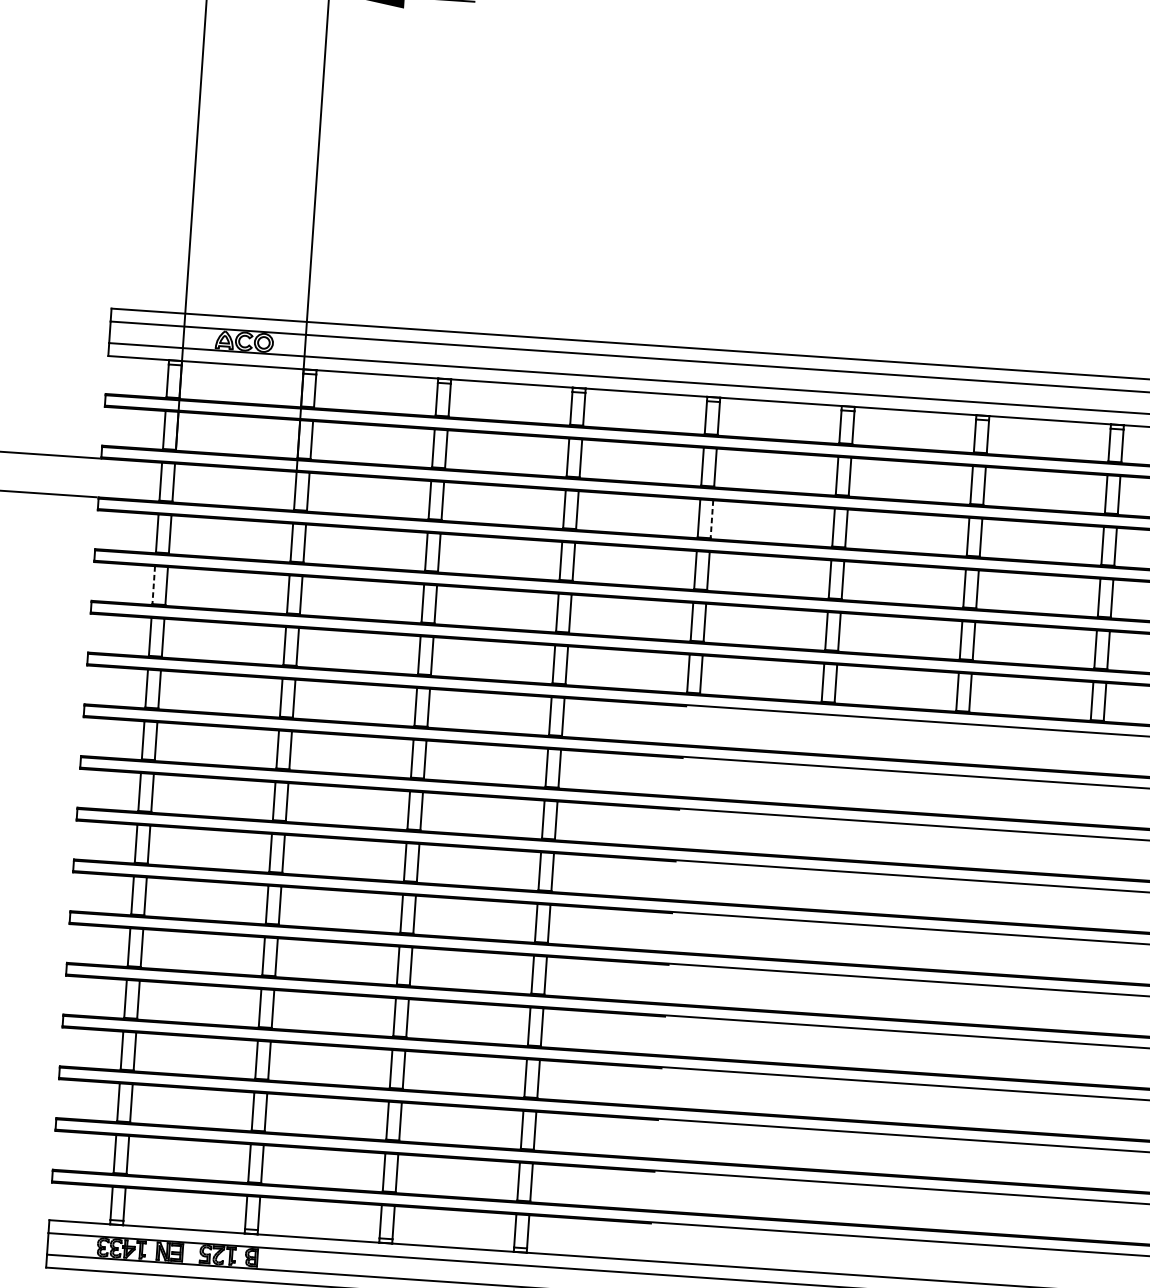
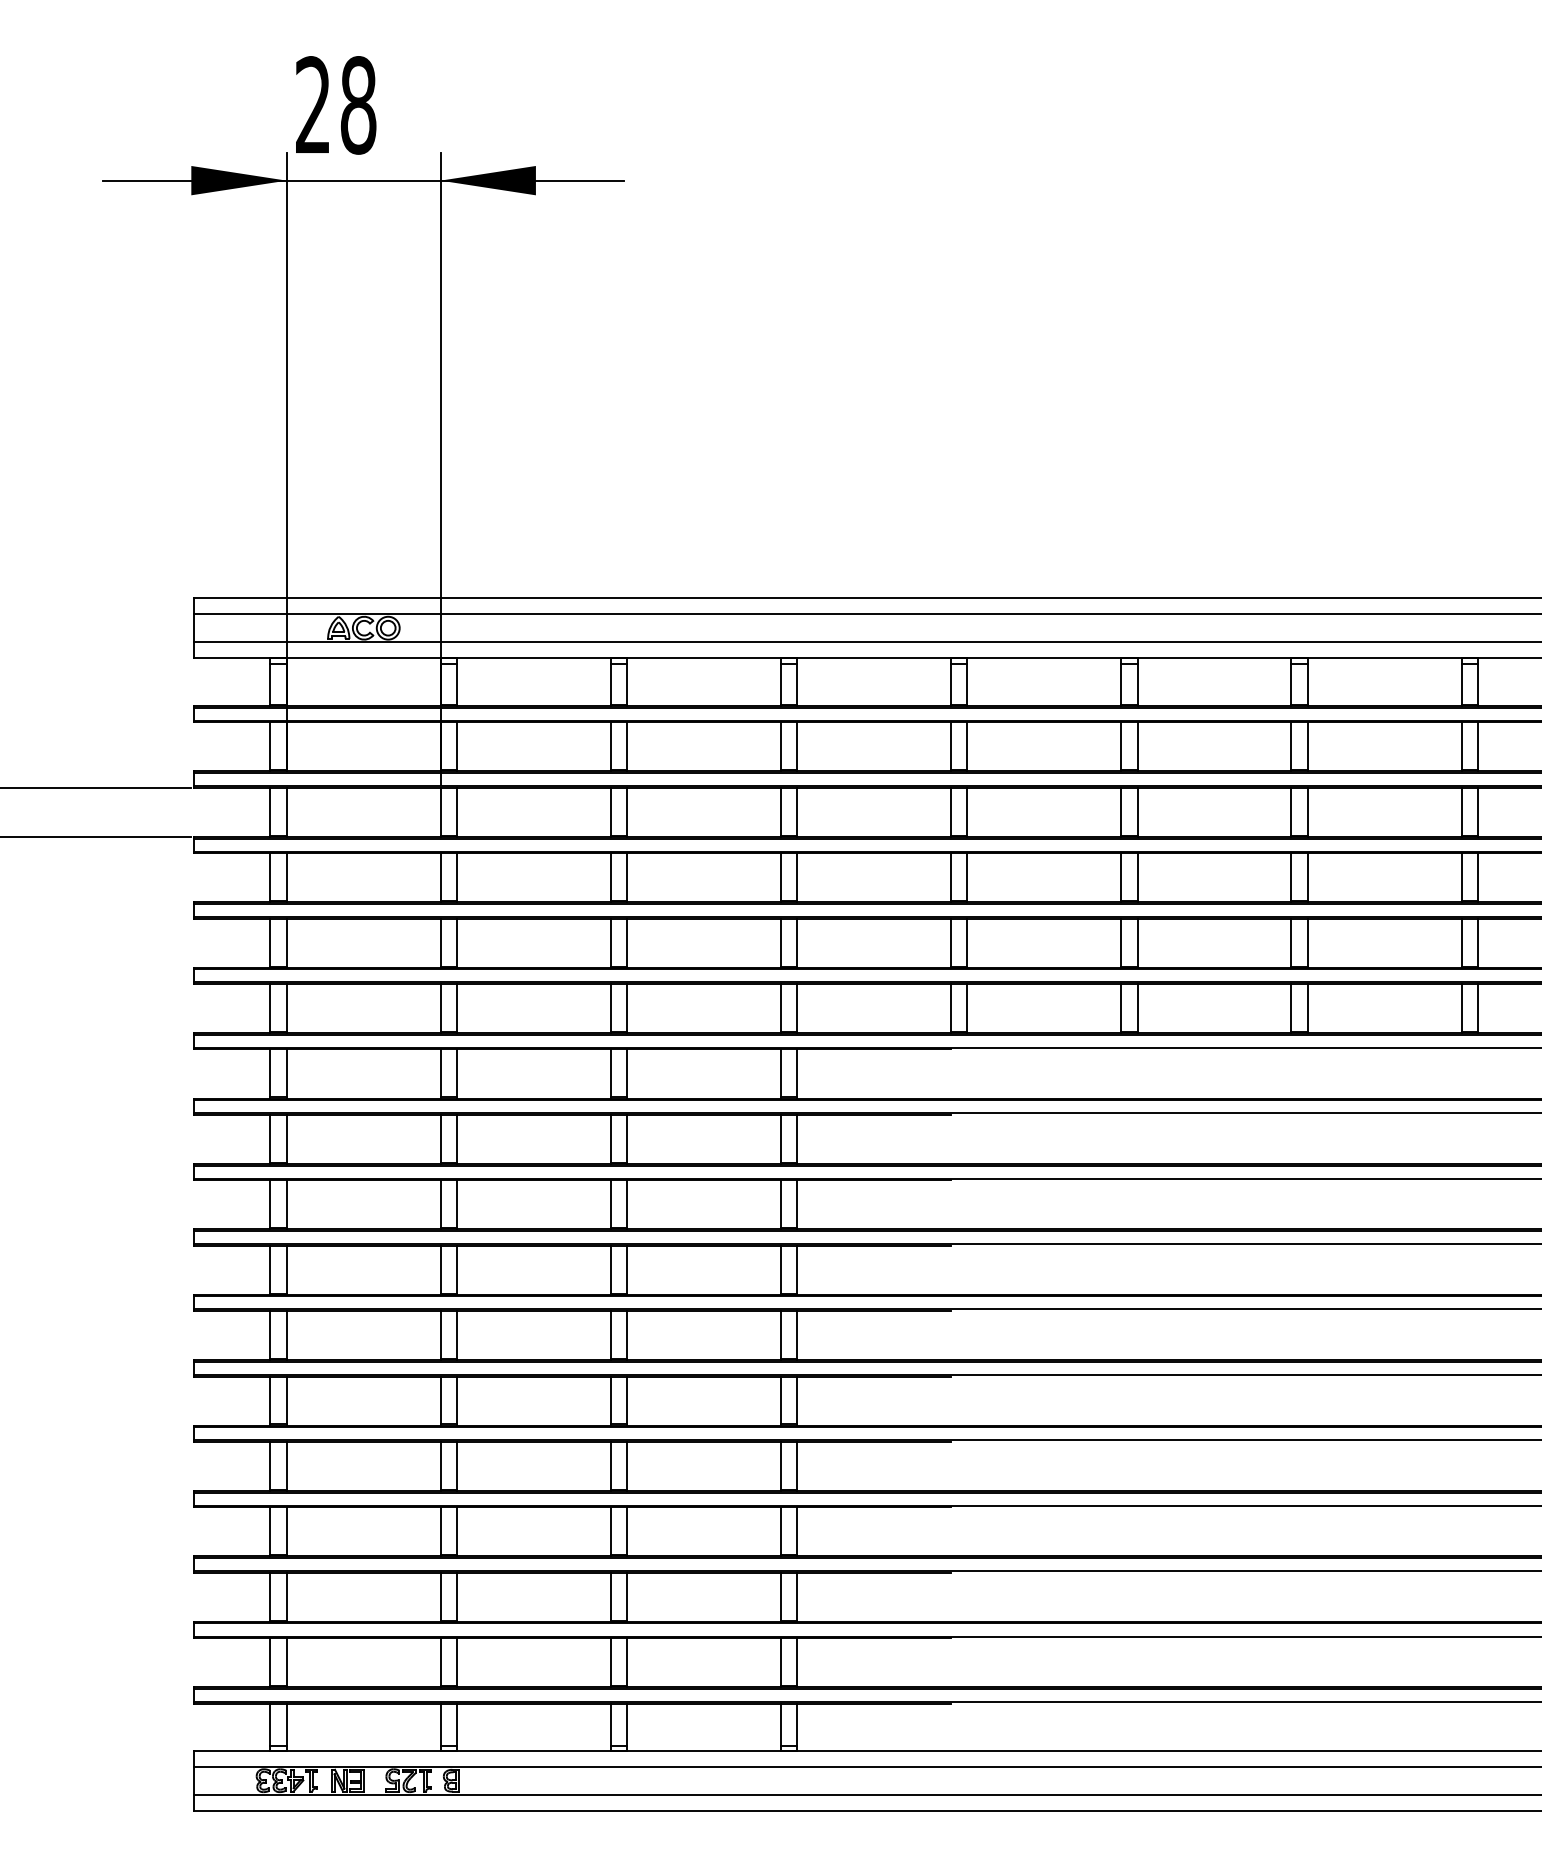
line: (712, 519) -> (967, 811), dashed -> solid
line: (153, 585) -> (270, 942), dashed -> solid

